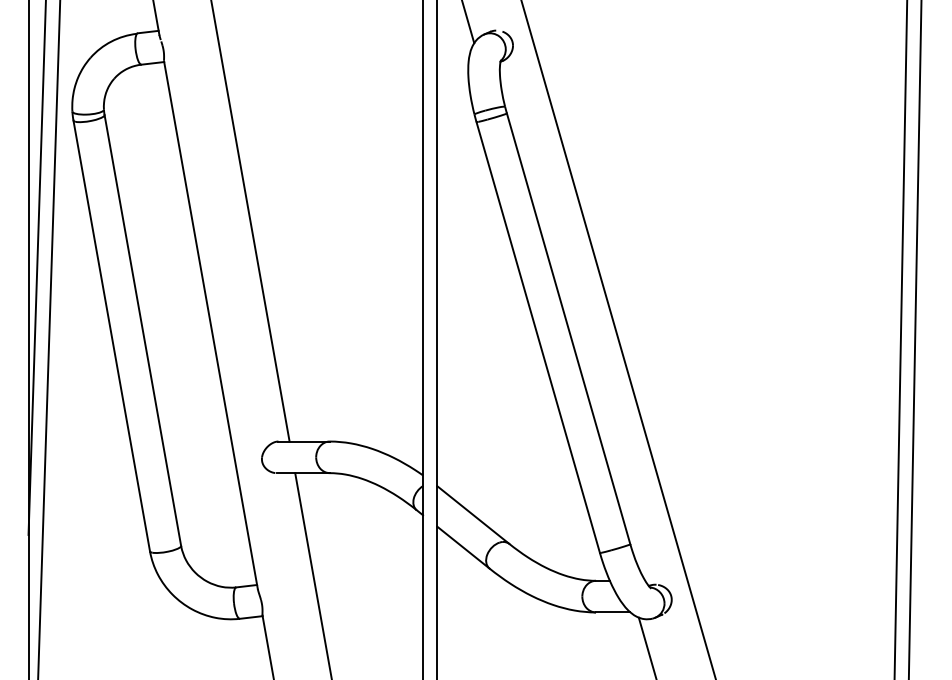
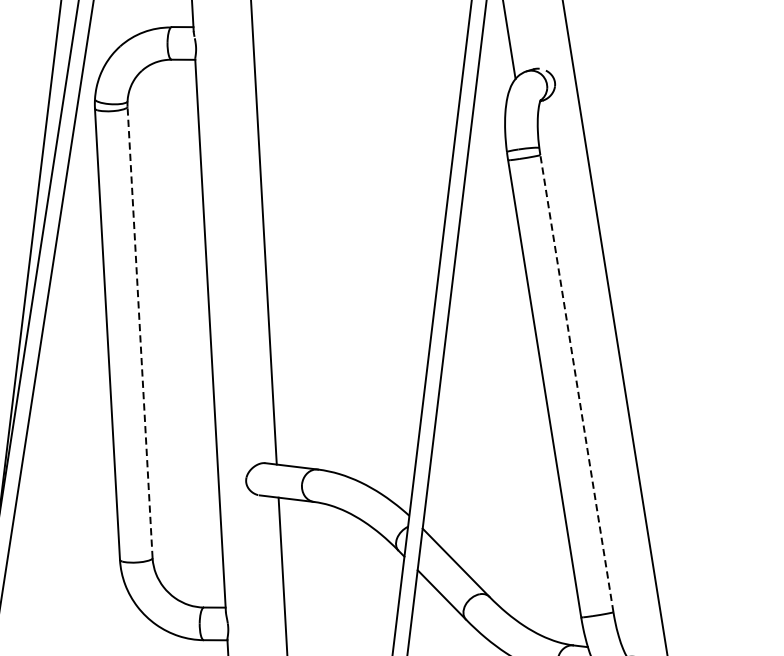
line: (568, 328) -> (576, 383), solid -> dashed
line: (142, 330) -> (139, 332), solid -> dashed

